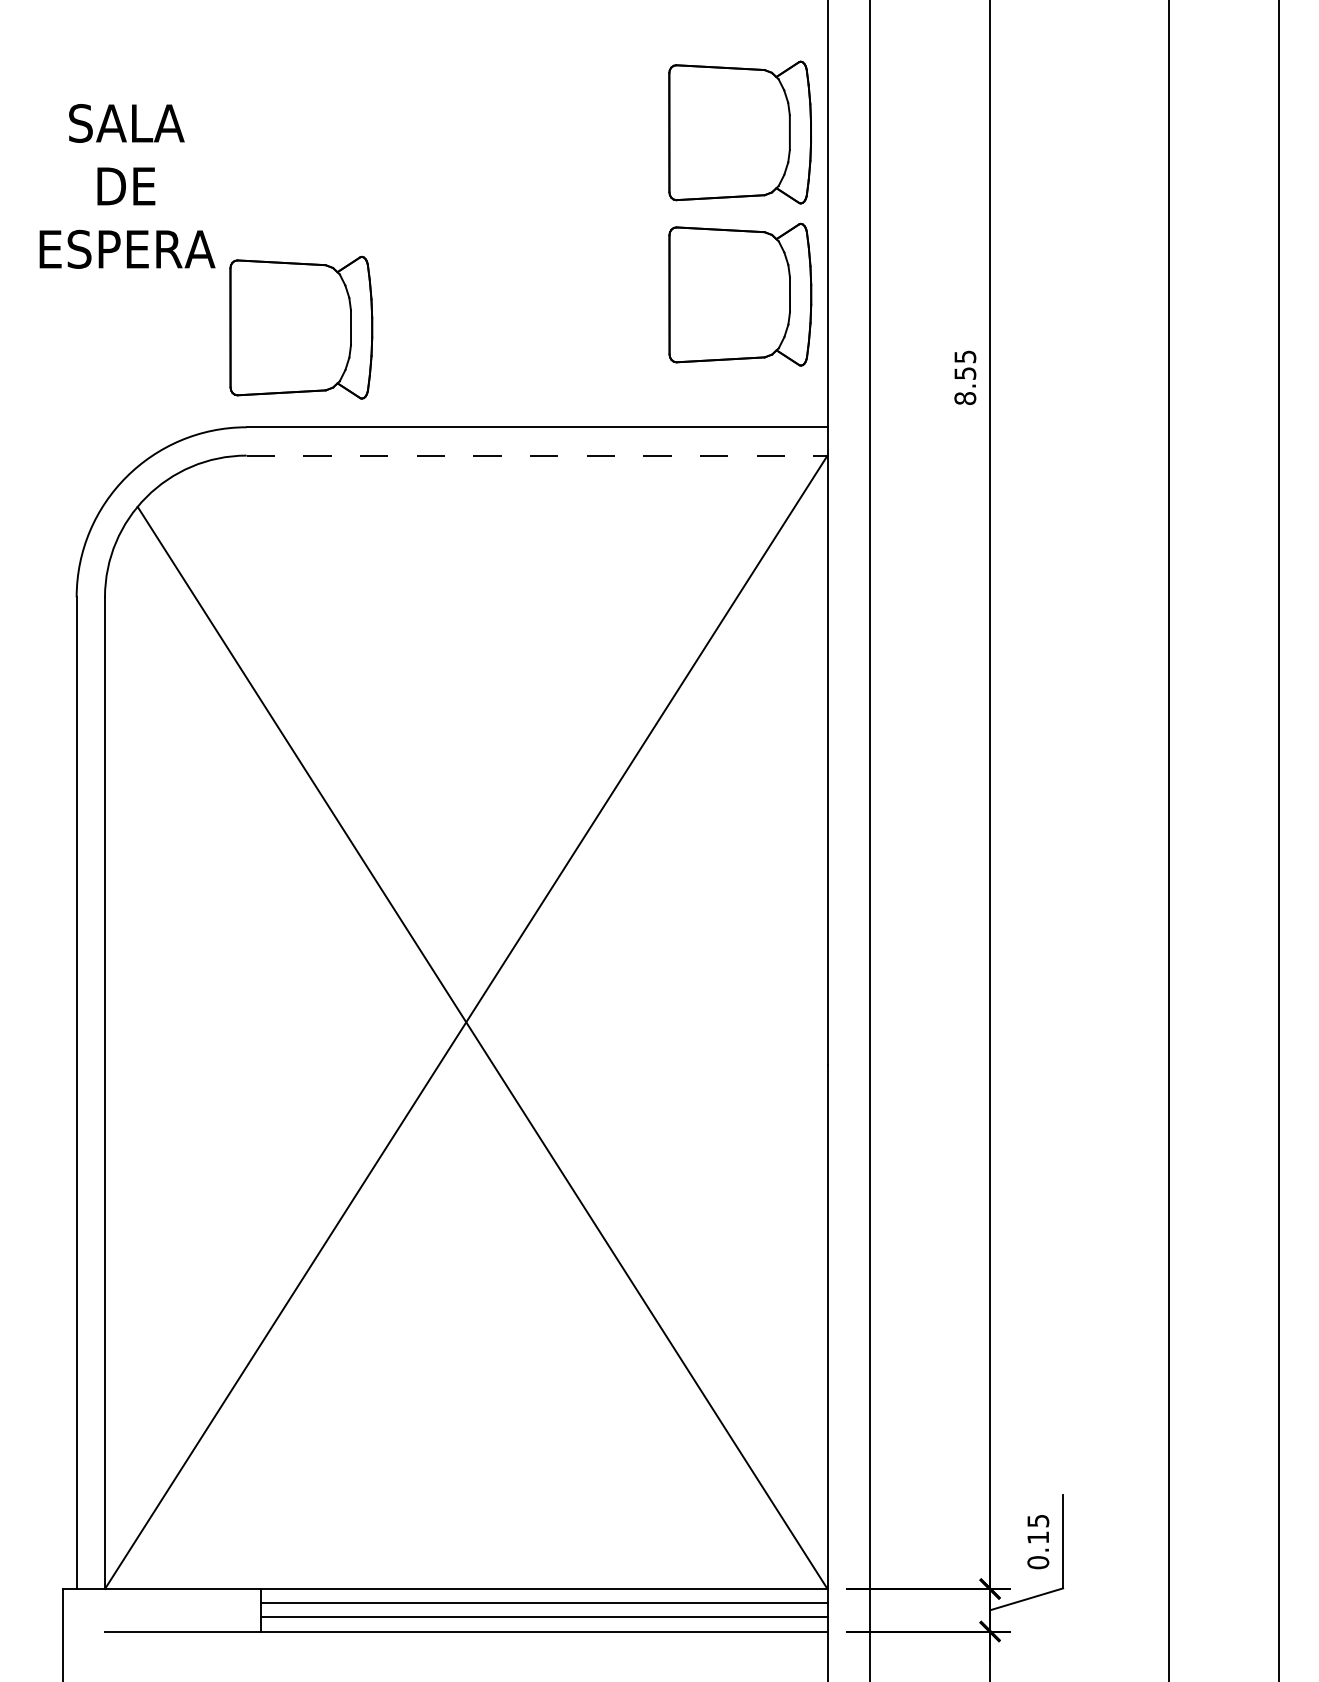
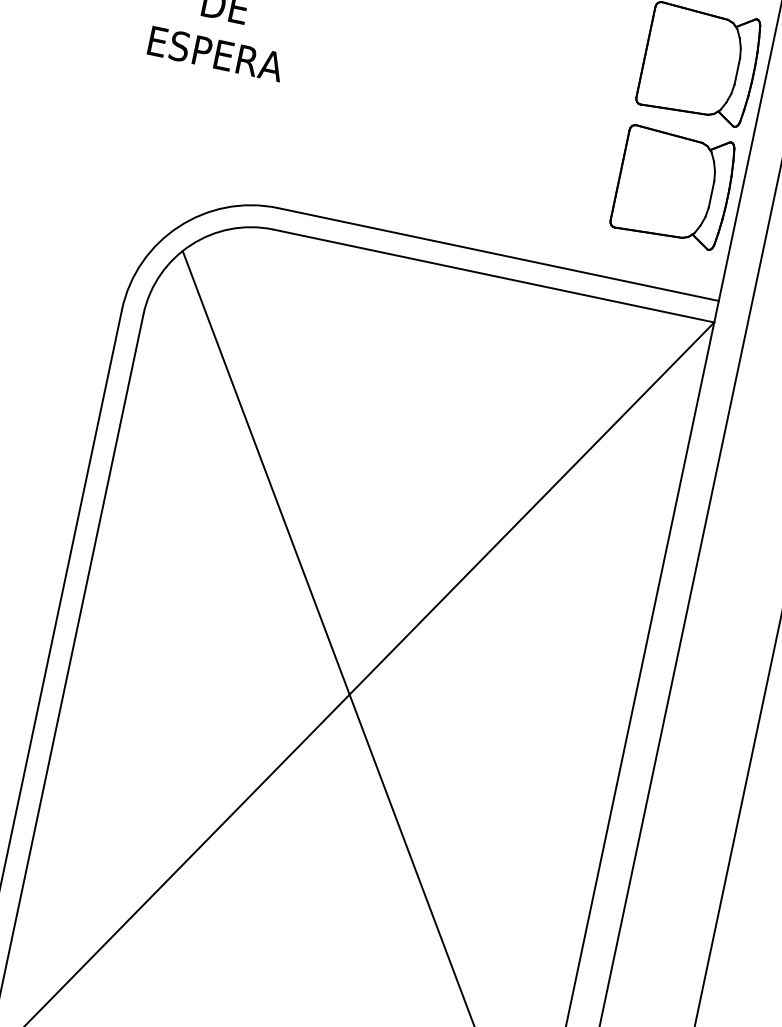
part: (301, 327) -> (335, 141), removed
line: (537, 455) -> (494, 276), dashed -> solid

